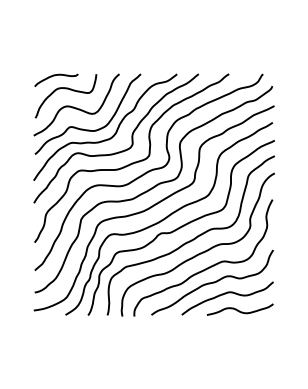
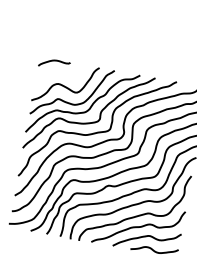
curve: (65, 89) -> (59, 71), removed

